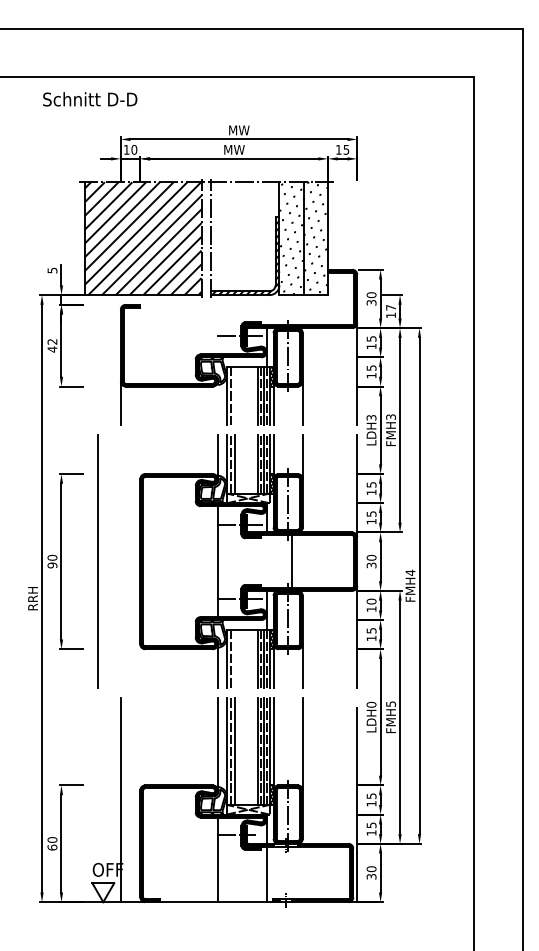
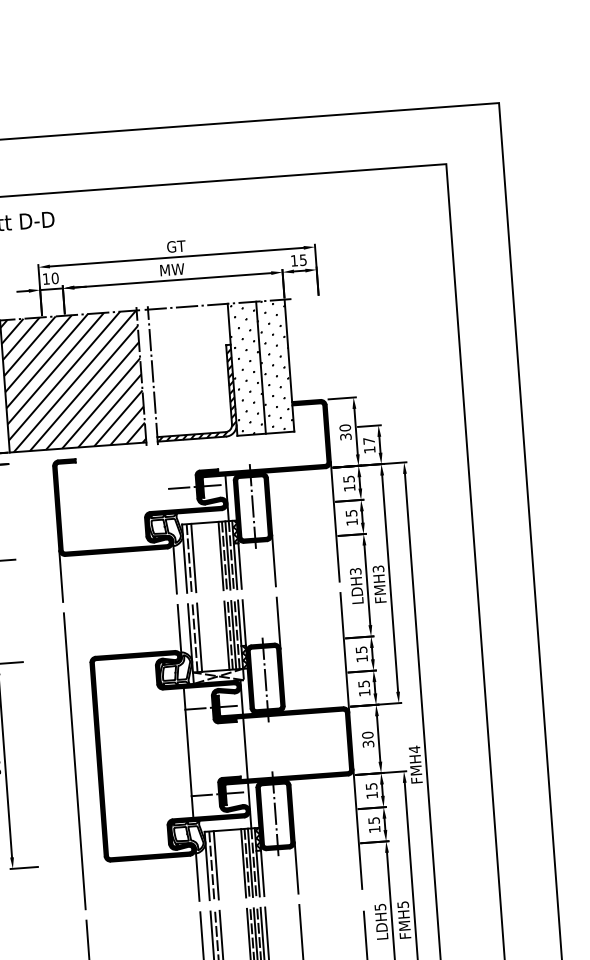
text: (239, 130) -> (176, 246), MW -> GT
line: (234, 396) -> (193, 558), added
line: (218, 403) -> (175, 567), added
line: (97, 561) -> (74, 761), moved
line: (291, 561) -> (245, 748), moved
text: (371, 601) -> (371, 786), 10 -> 15
line: (234, 658) -> (216, 864), added
text: (371, 704) -> (380, 906), LDH0 -> LDH5

